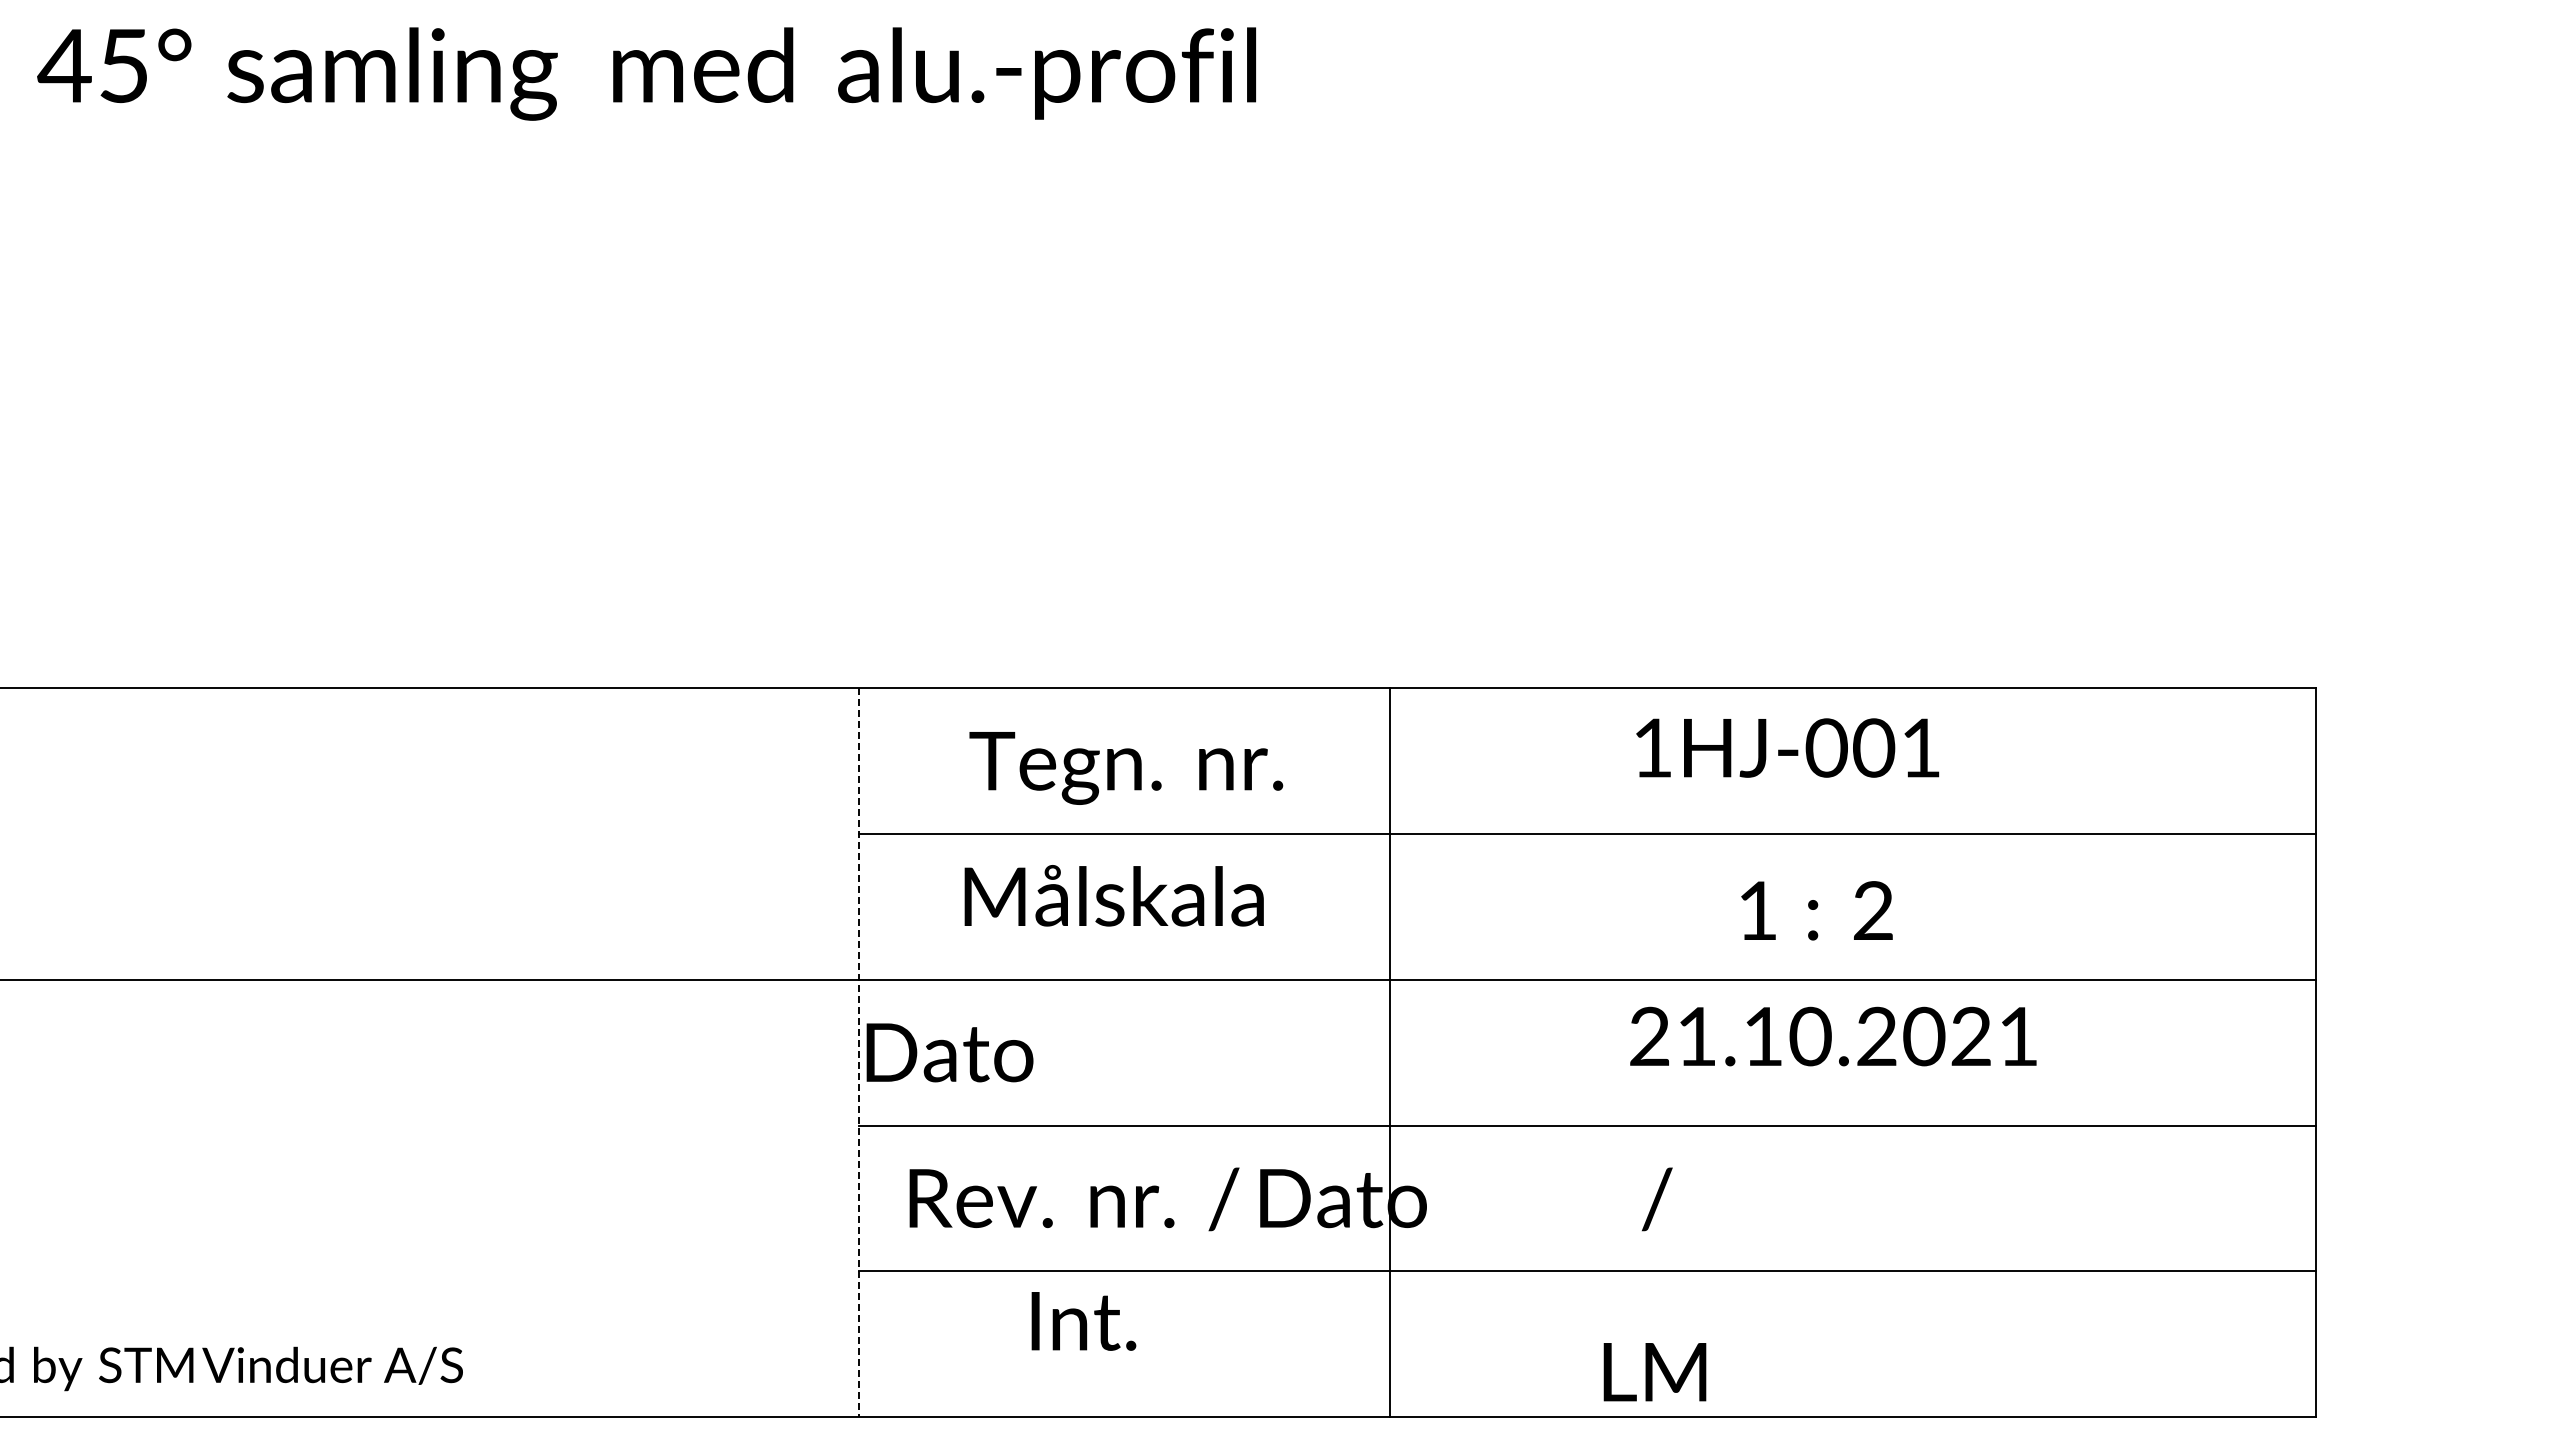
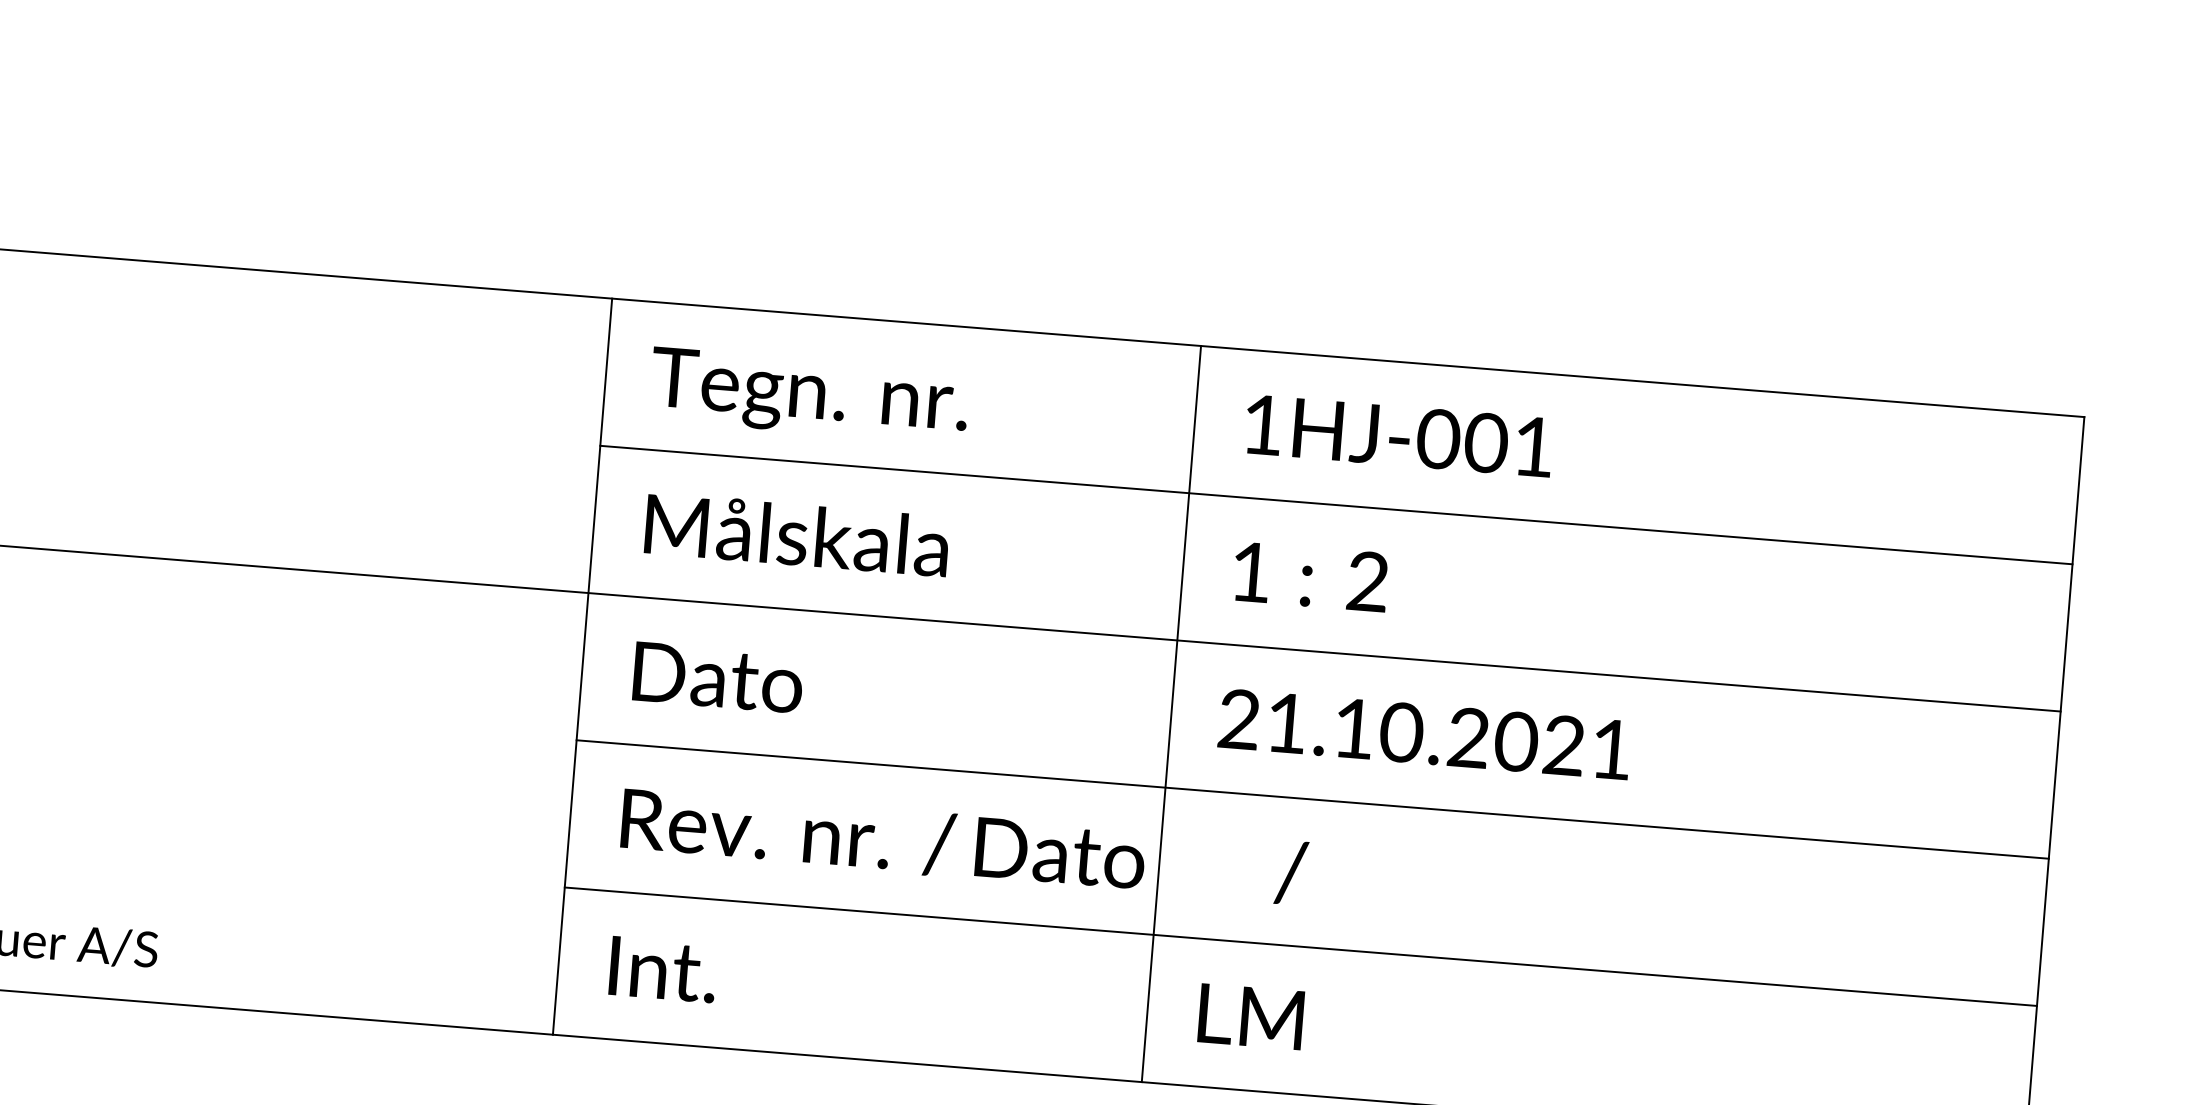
text: (1787, 747) -> (1399, 435), moved
text: (1126, 768) -> (809, 396), moved
text: (1113, 895) -> (796, 534), moved
text: (1816, 910) -> (1310, 576), moved
text: (1833, 1036) -> (1424, 734), moved
text: (949, 1052) -> (717, 677), moved
line: (1389, 1052) -> (1171, 713), moved
line: (858, 1053) -> (582, 667), dashed -> solid
text: (1657, 1199) -> (1291, 873), moved
text: (1083, 1321) -> (662, 969), moved
text: (1654, 1372) -> (1250, 1017), moved

